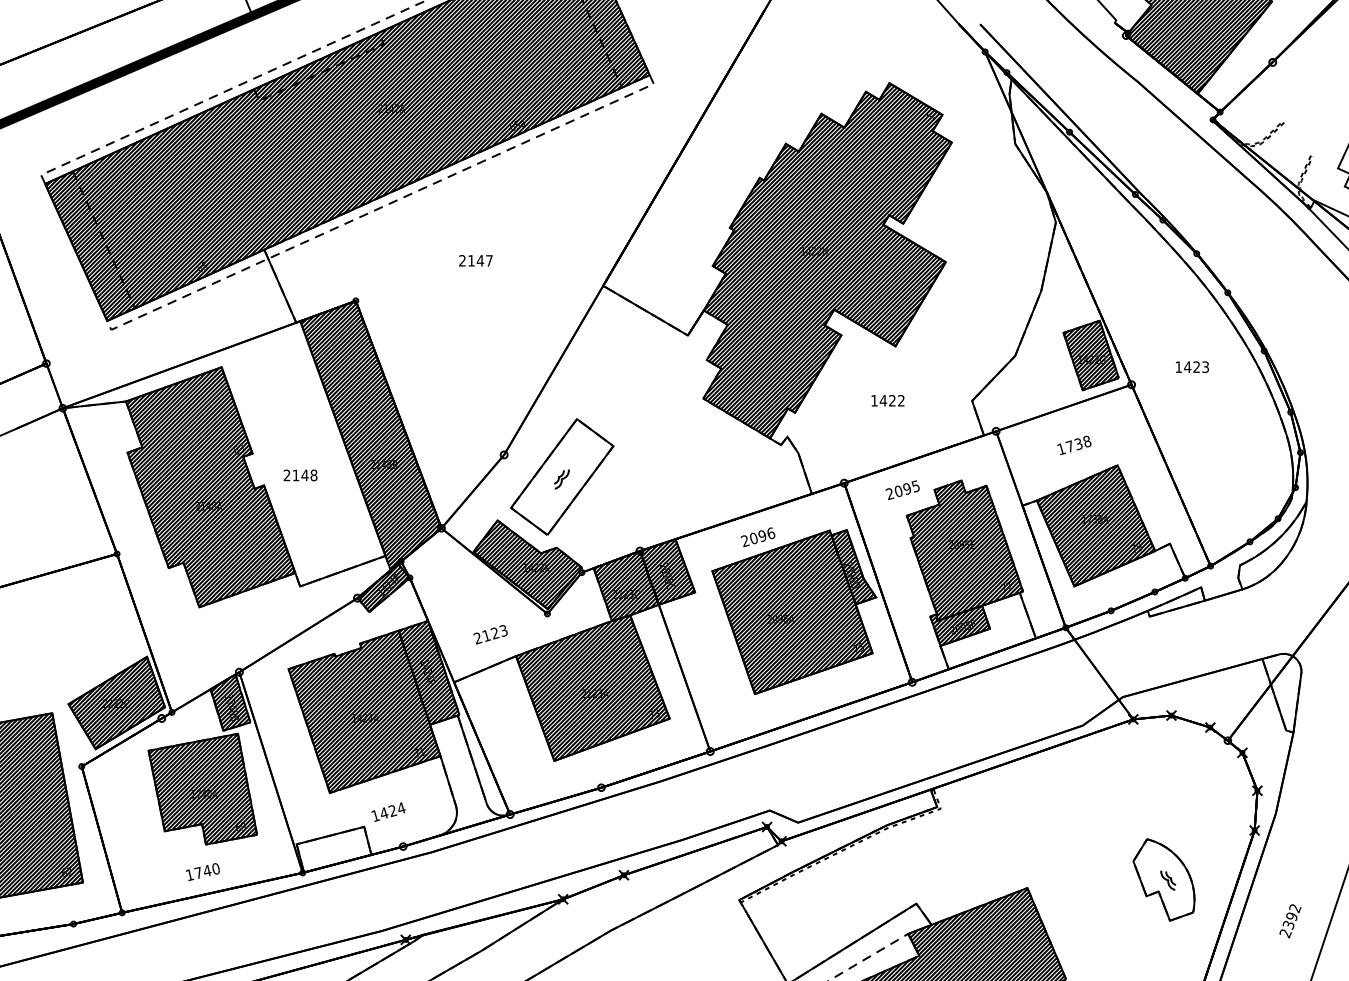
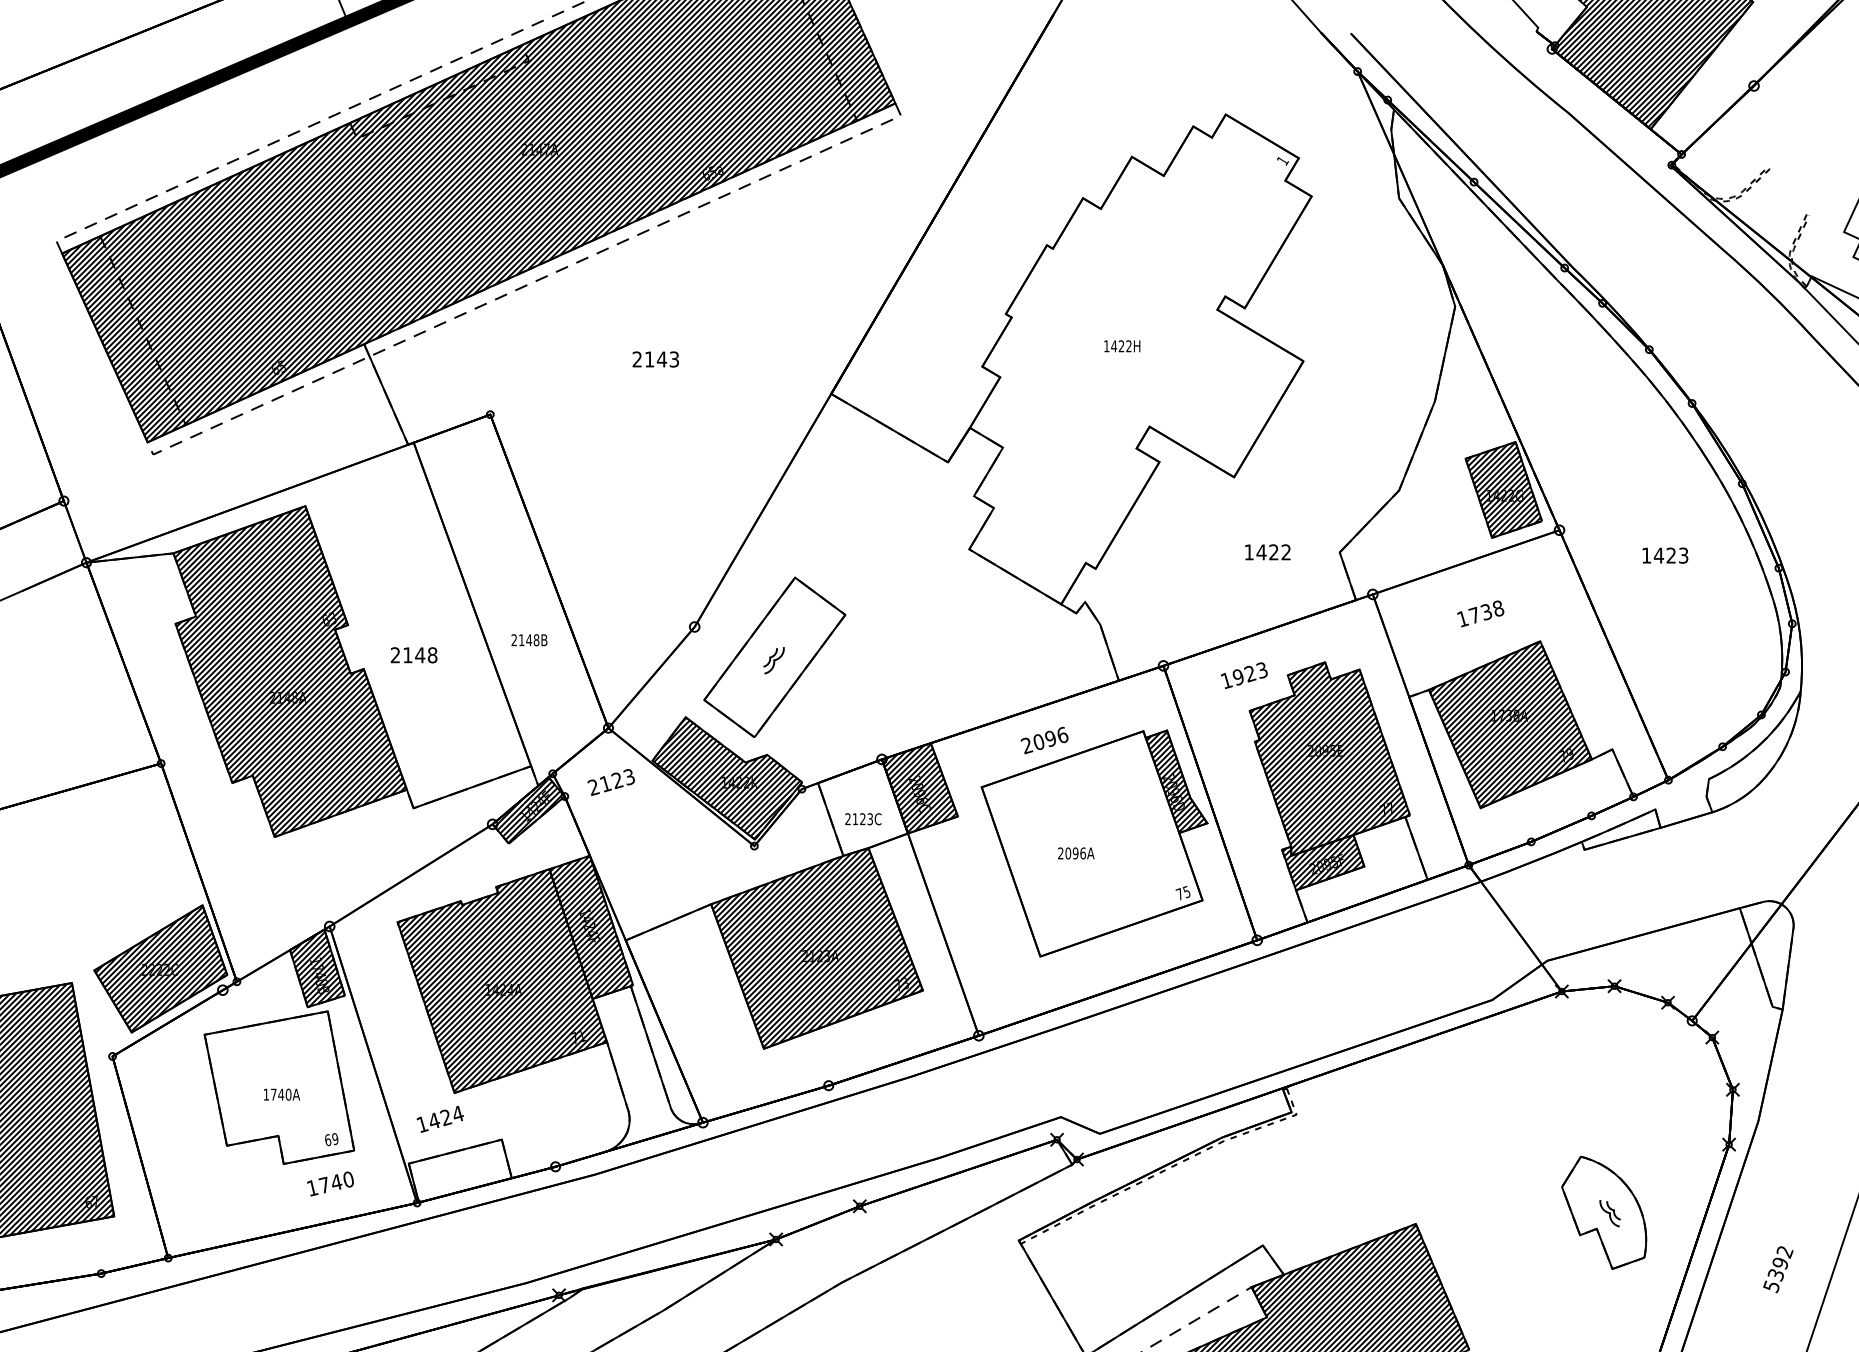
text: (489, 260) -> (674, 358), 2147 -> 2143
hatch: (827, 260) -> (1140, 358), removed
text: (1192, 366) -> (1665, 554), moved
text: (887, 400) -> (1267, 551), moved
hatch: (370, 435) -> (510, 600), removed
text: (902, 490) -> (1243, 676), 2095 -> 1923
hatch: (626, 585) -> (863, 806), removed
hatch: (791, 612) -> (1090, 844), removed
text: (490, 634) -> (611, 782), moved
hatch: (202, 788) -> (278, 1086), removed
text: (388, 811) -> (440, 1118), moved
text: (202, 871) -> (329, 1183), moved
text: (1285, 933) -> (1771, 1286), 2392 -> 5392

